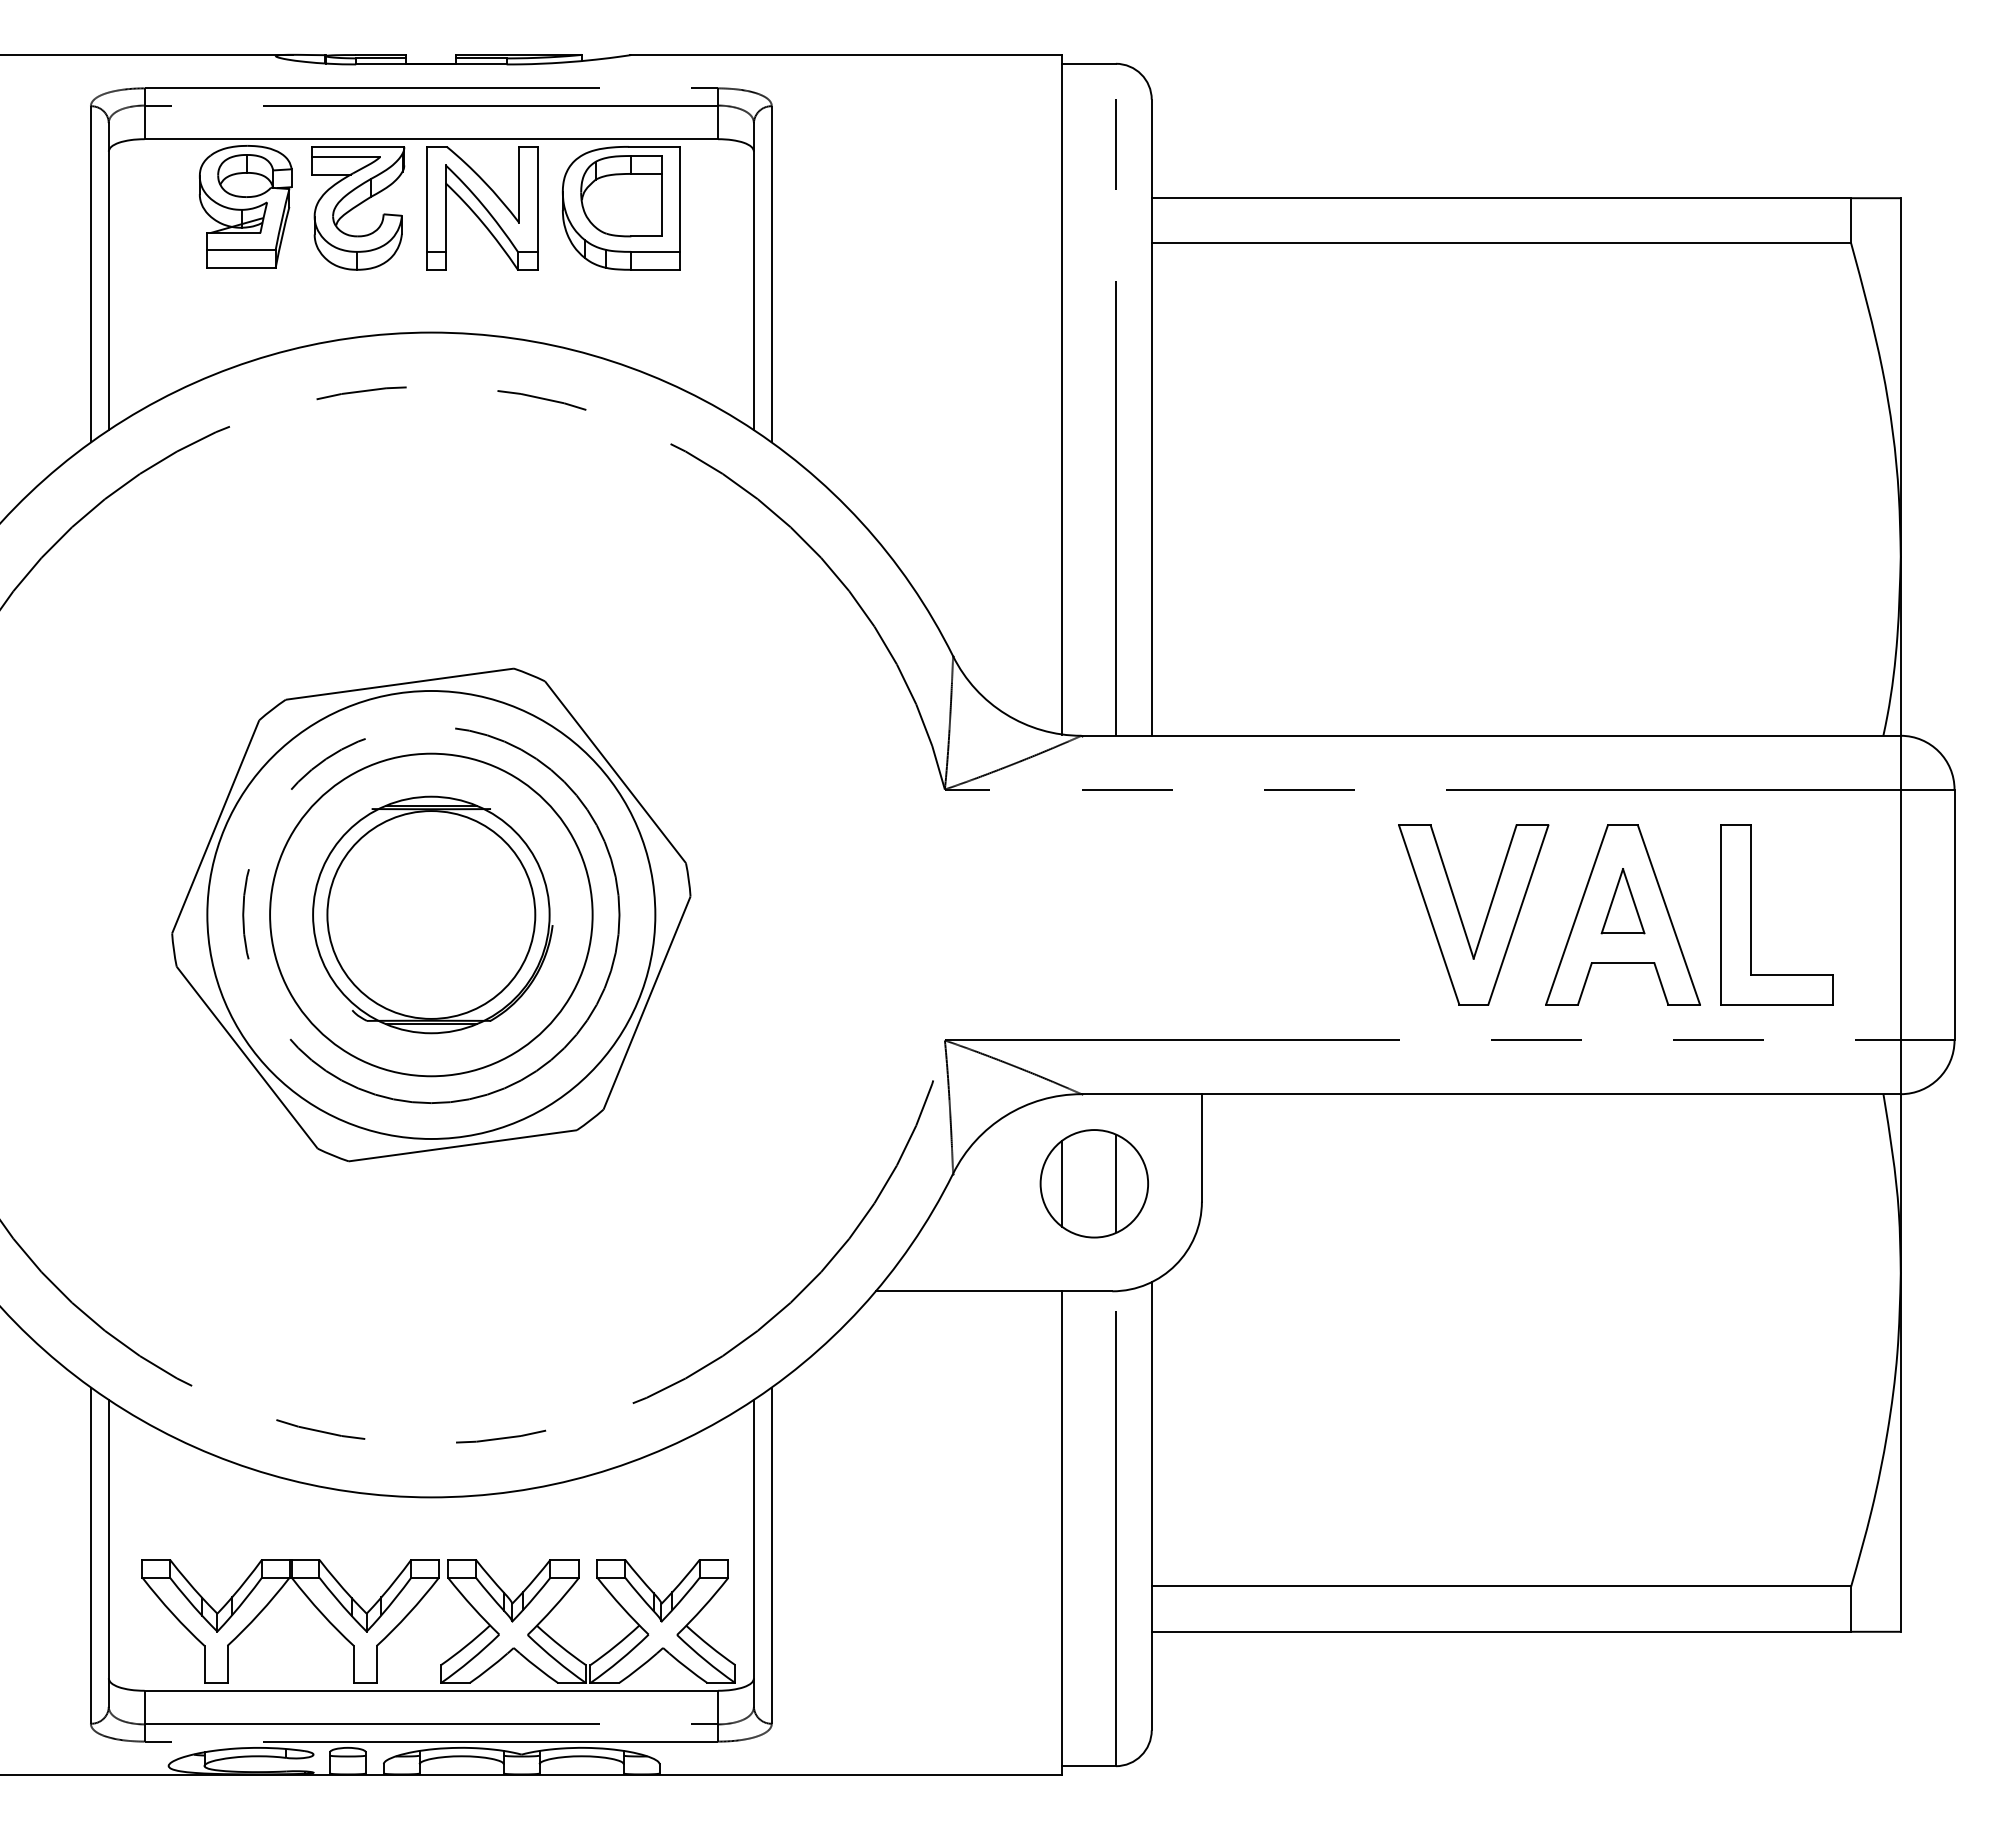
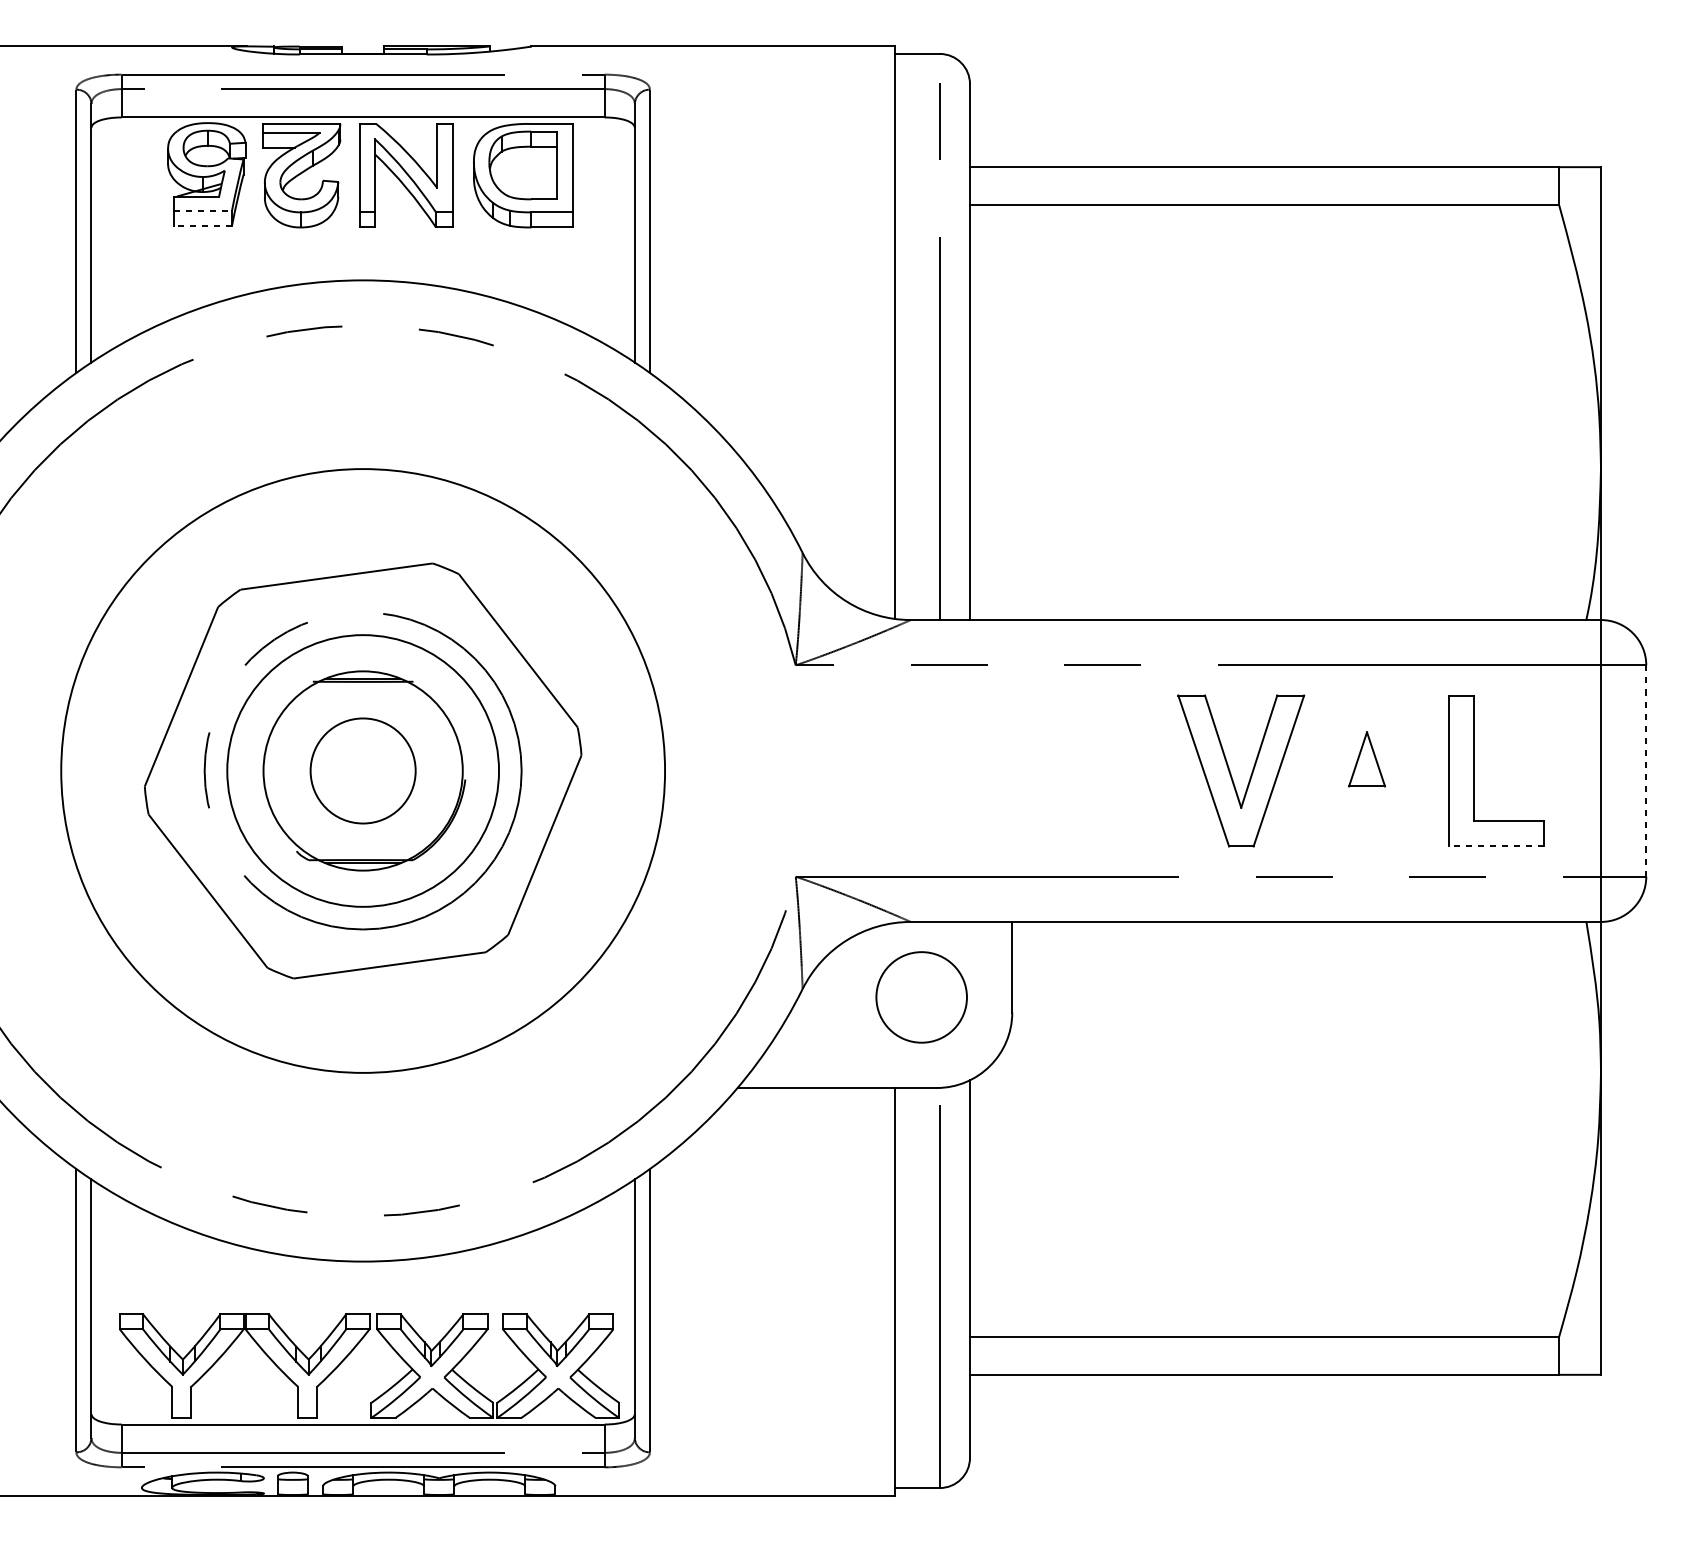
line: (241, 250) -> (203, 211), solid -> dashed
line: (240, 268) -> (202, 226), solid -> dashed
circle: (431, 914) -> (363, 770), size x0.6
circle: (431, 914) -> (363, 770), size x1.6
part: (1622, 914) -> (1366, 770), removed
line: (1954, 915) -> (1646, 771), solid -> dashed
line: (1776, 1004) -> (1496, 846), solid -> dashed
line: (1062, 1183) -> (894, 997), removed
line: (1115, 1183) -> (939, 997), removed

